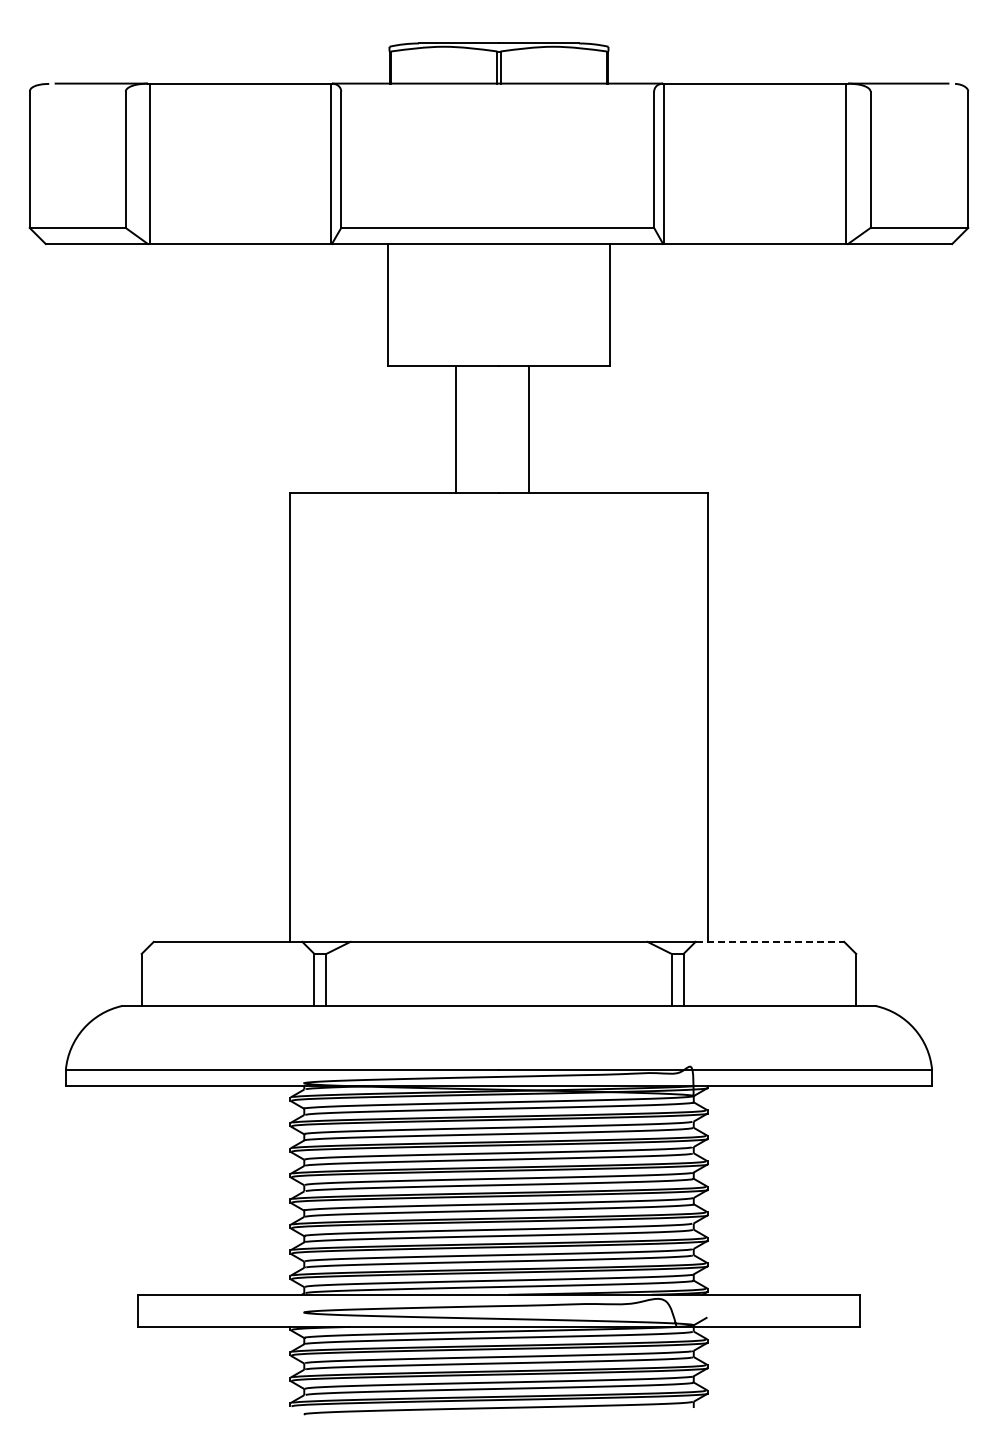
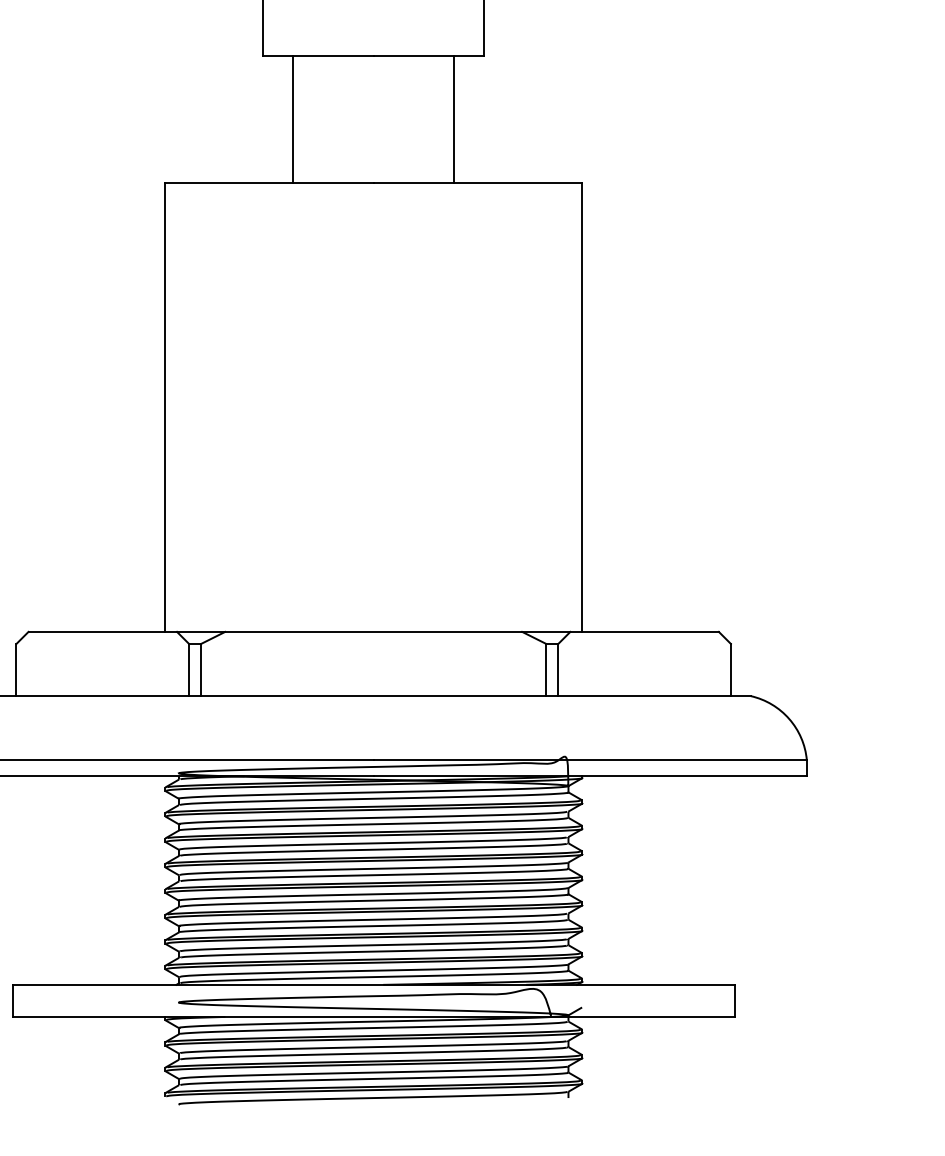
line: (455, 428) -> (293, 118), moved
line: (529, 428) -> (454, 118), moved
line: (770, 941) -> (645, 631), dashed -> solid

